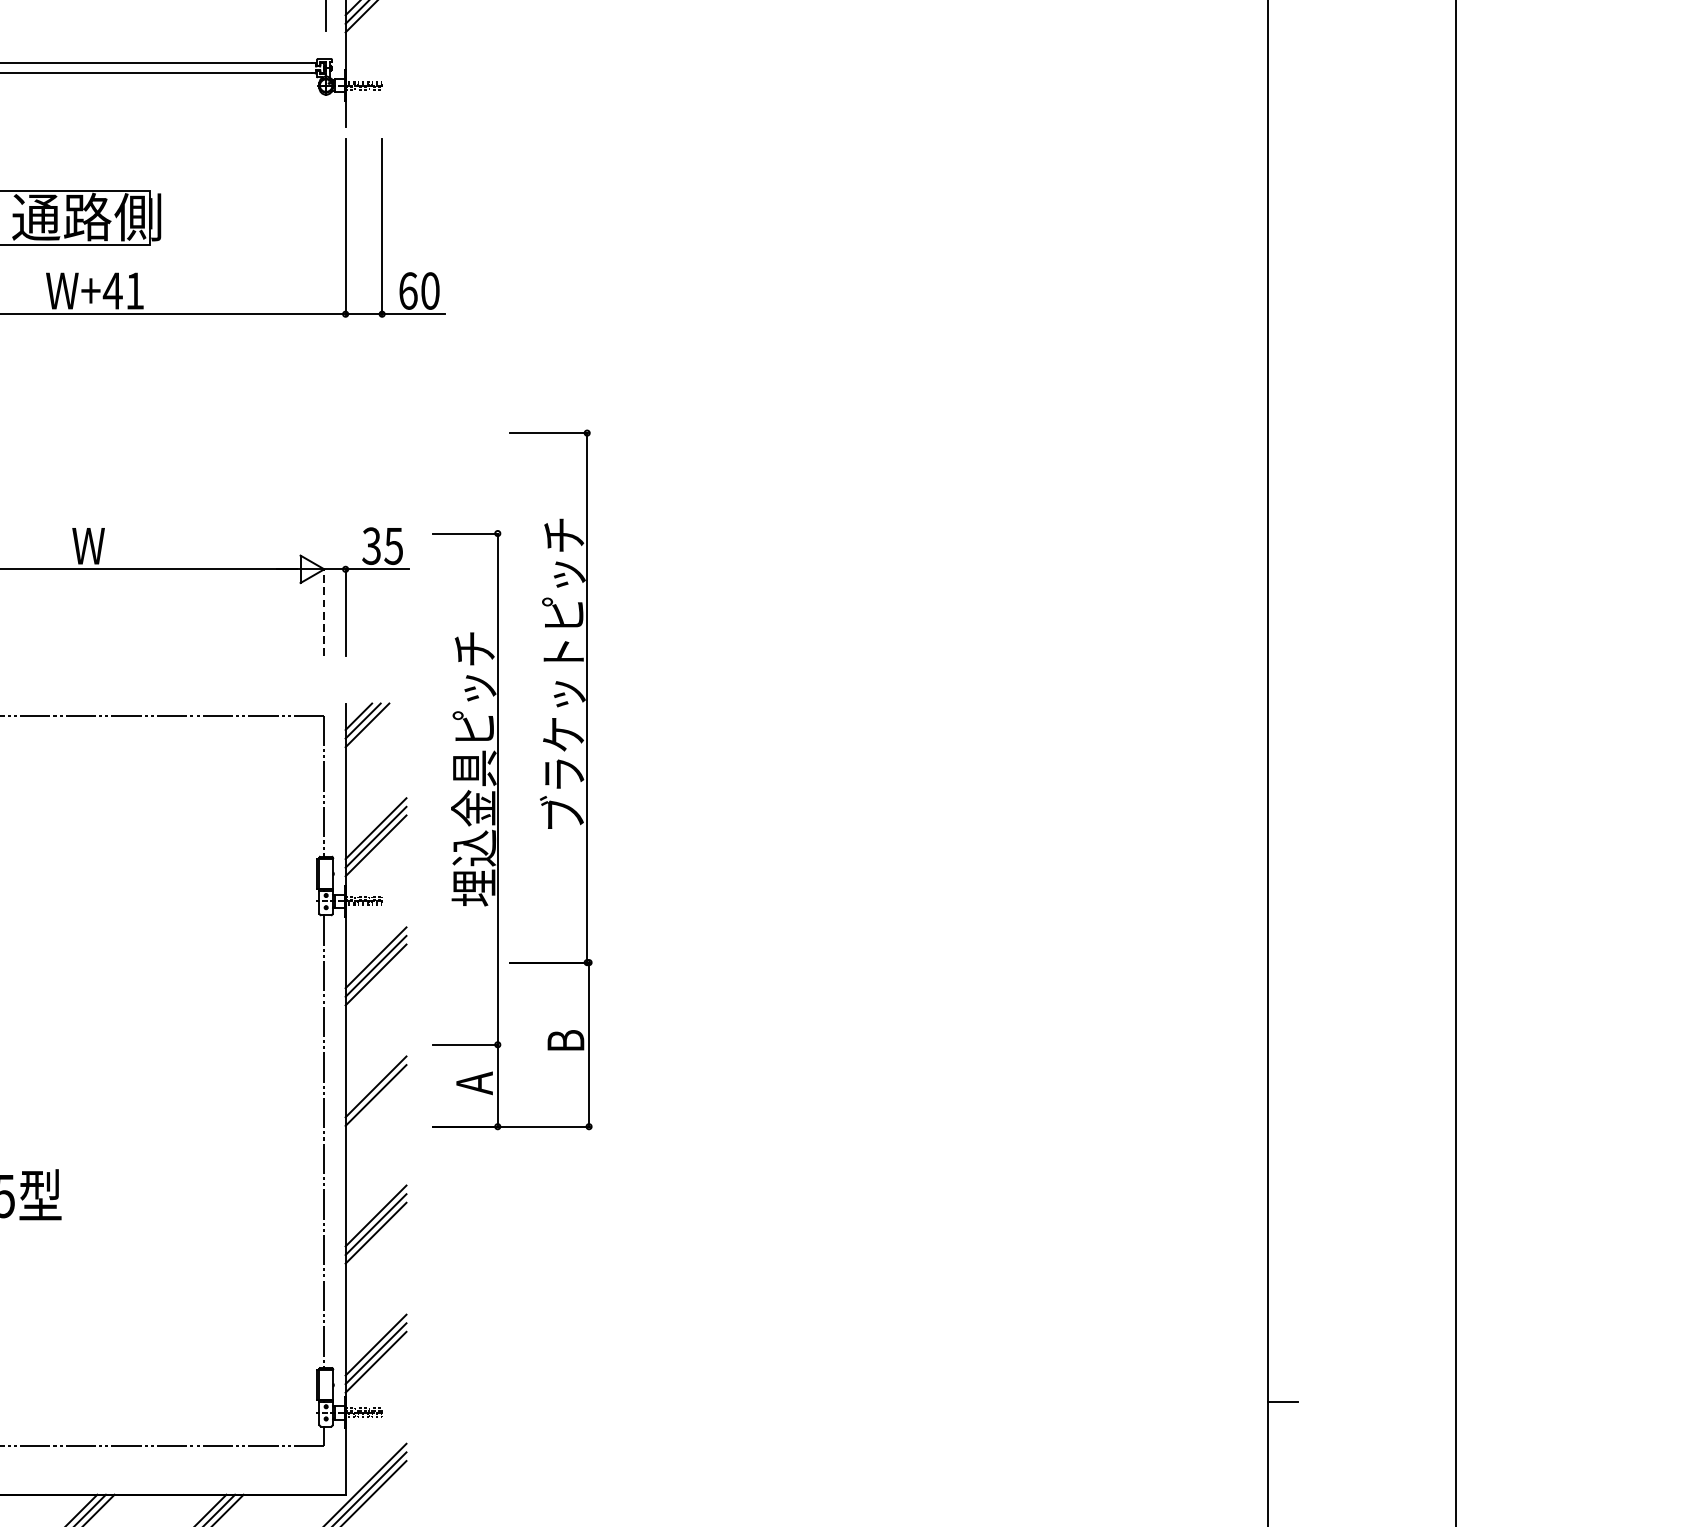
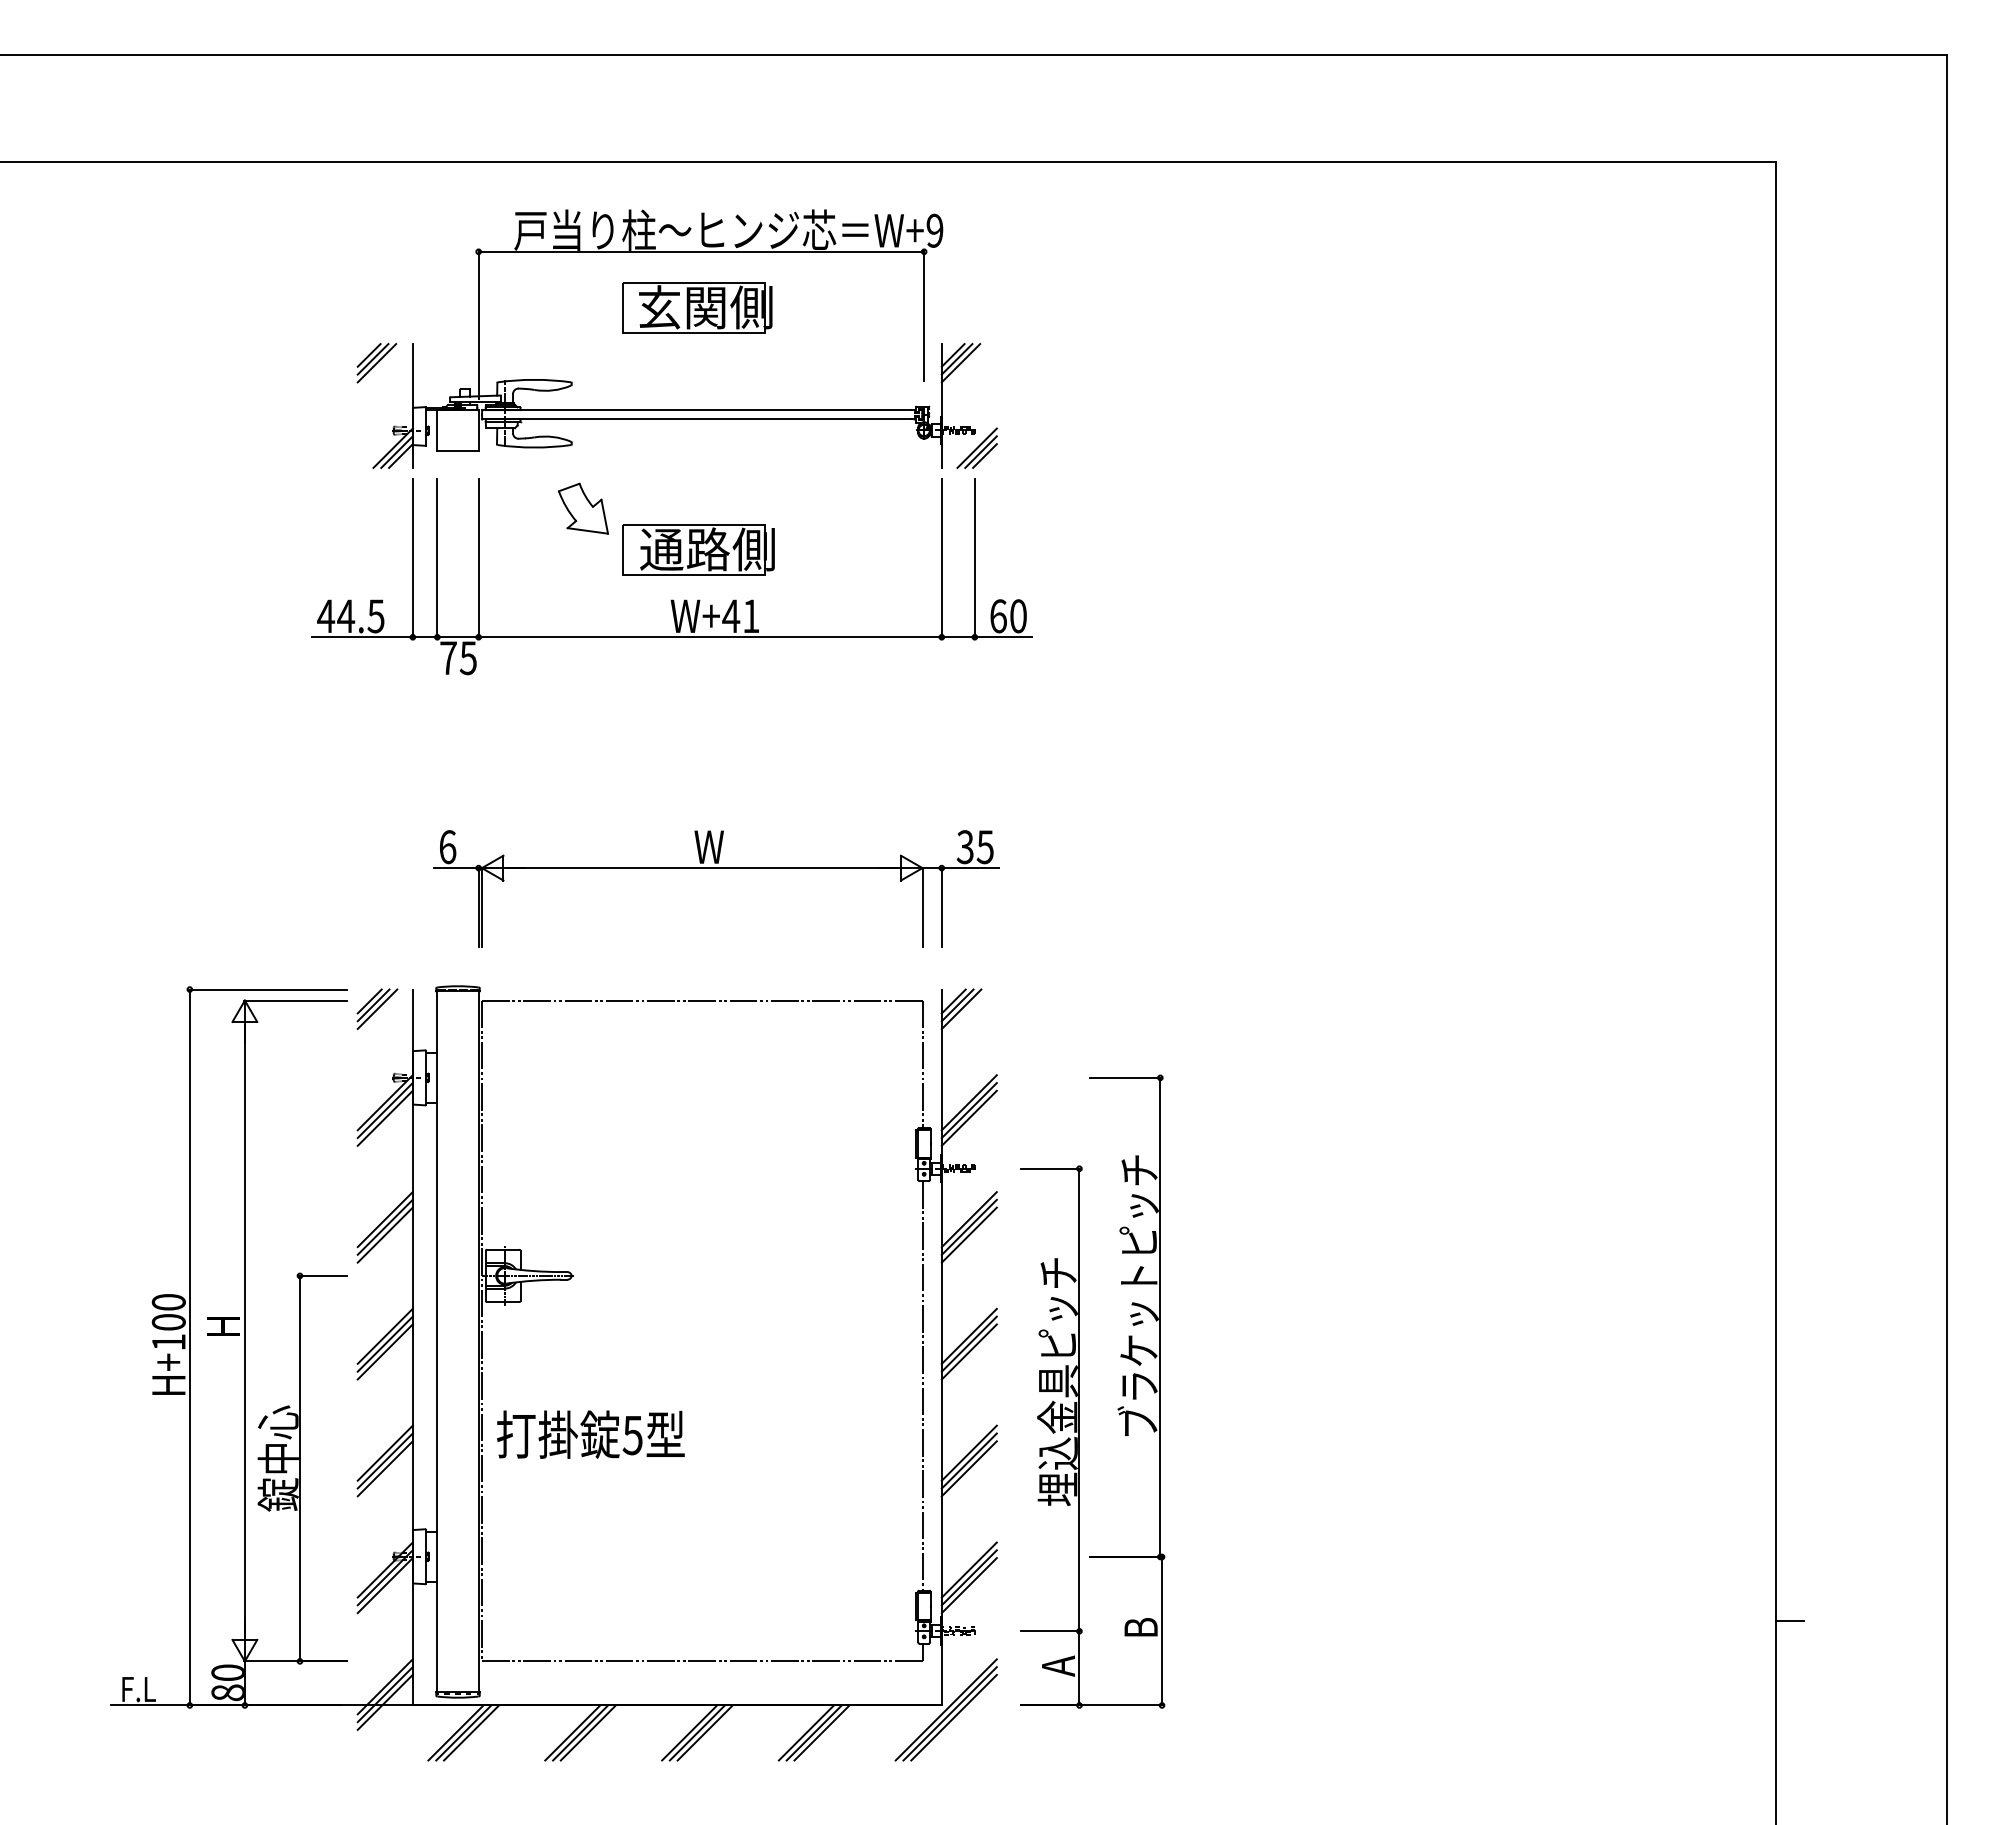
part: (383, 104) -> (976, 447), added
line: (324, 611) -> (922, 906), dashed -> solid
part: (497, 779) -> (1079, 1391), moved
line: (375, 1103) -> (968, 1351), added

